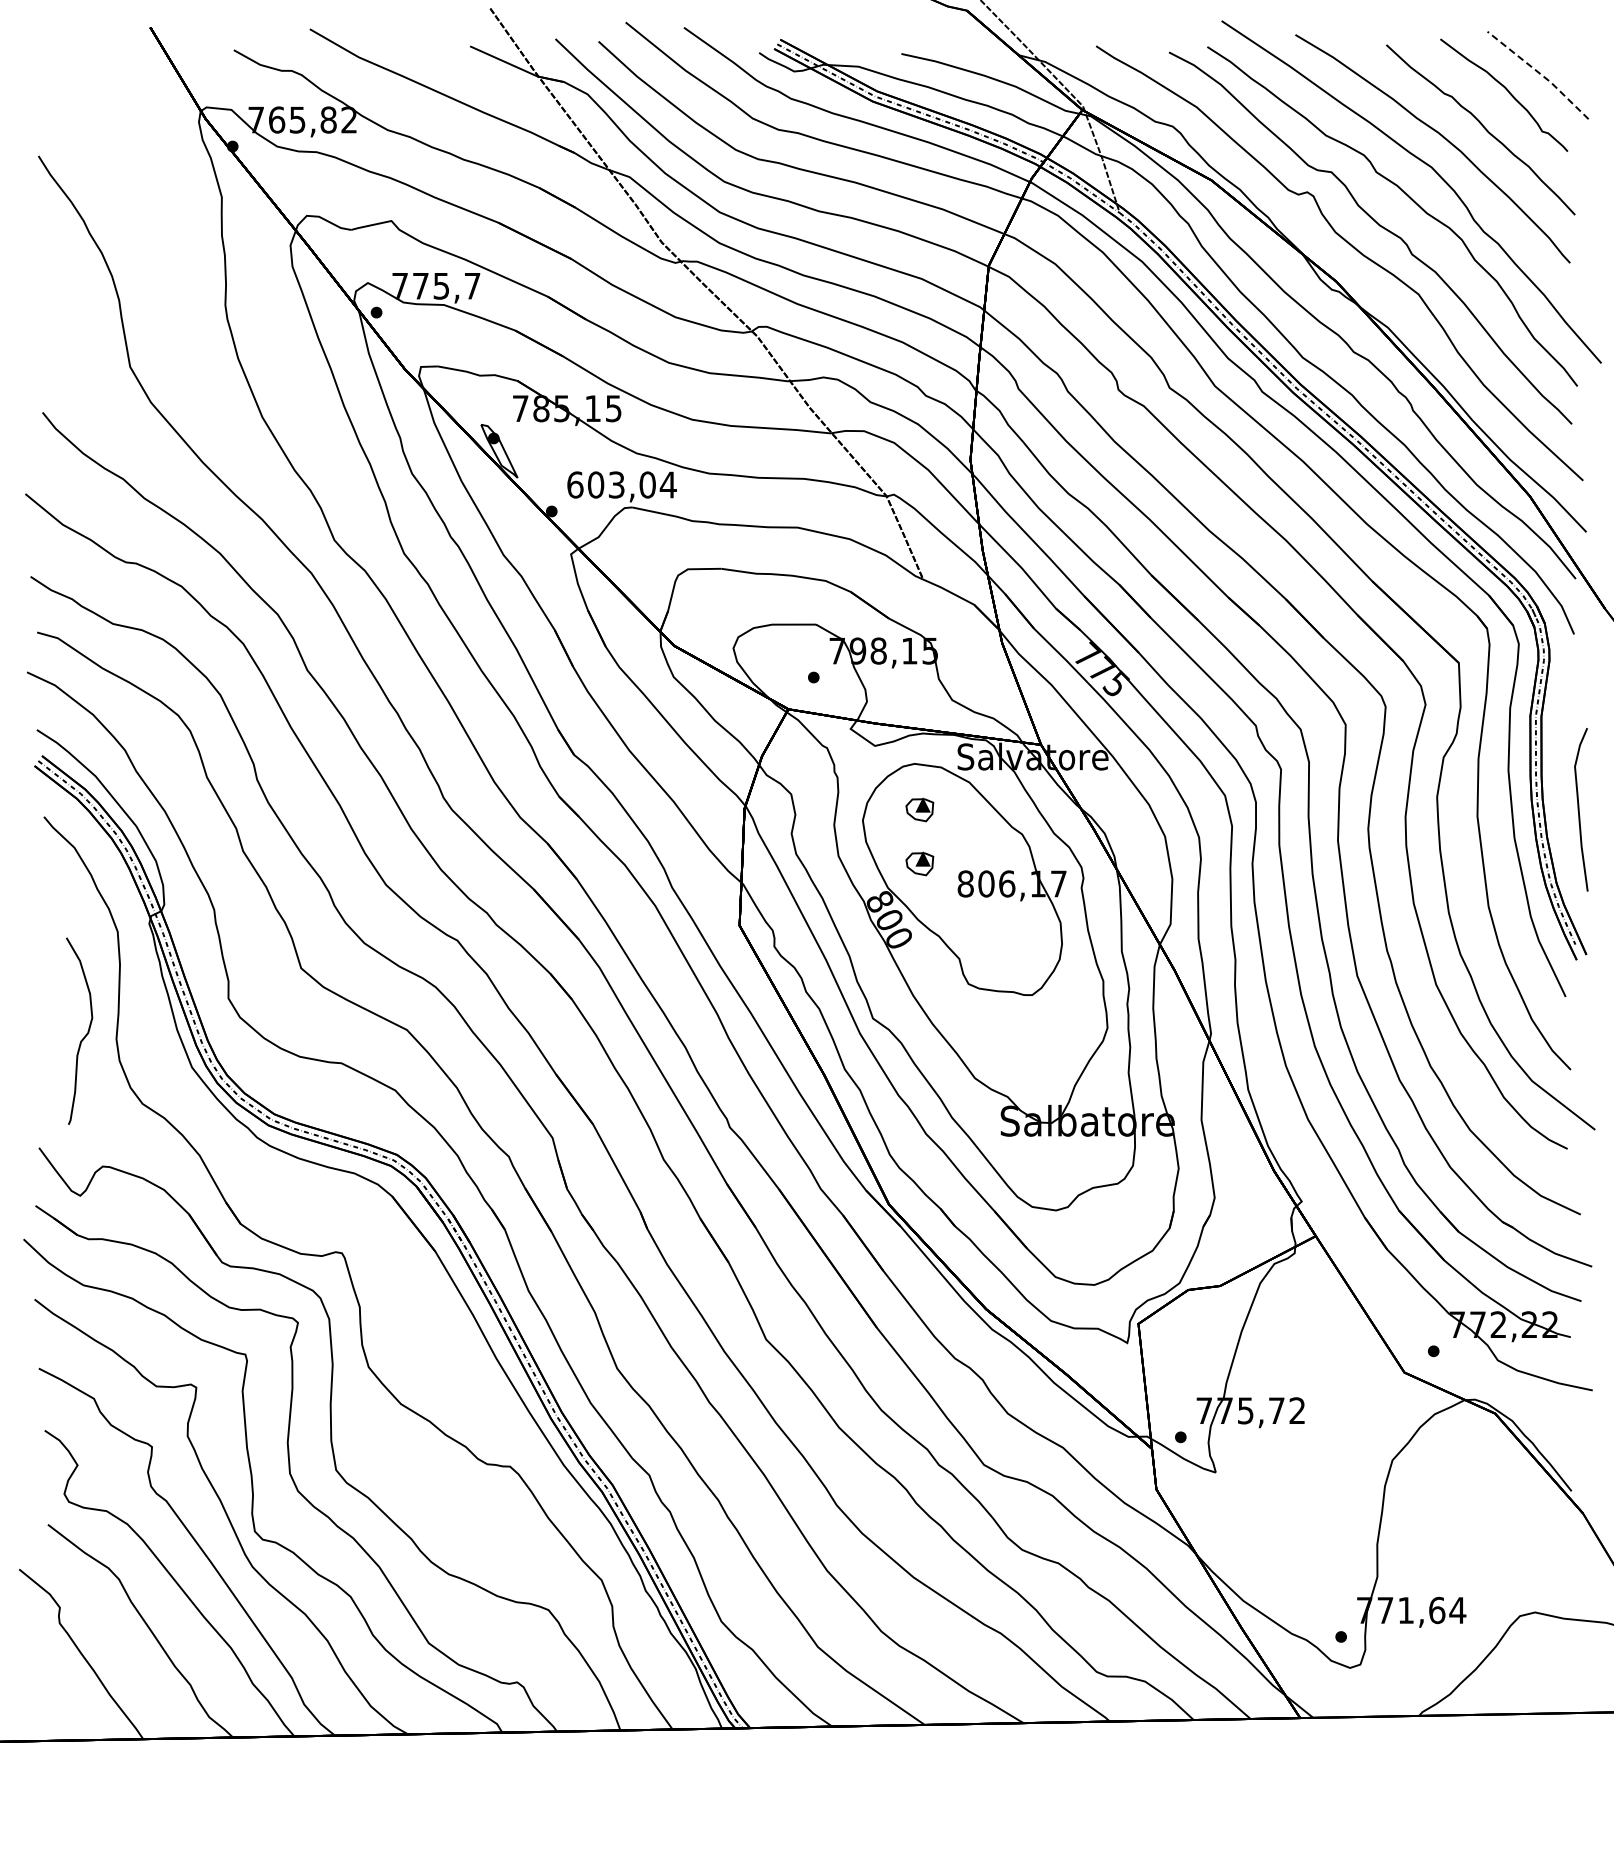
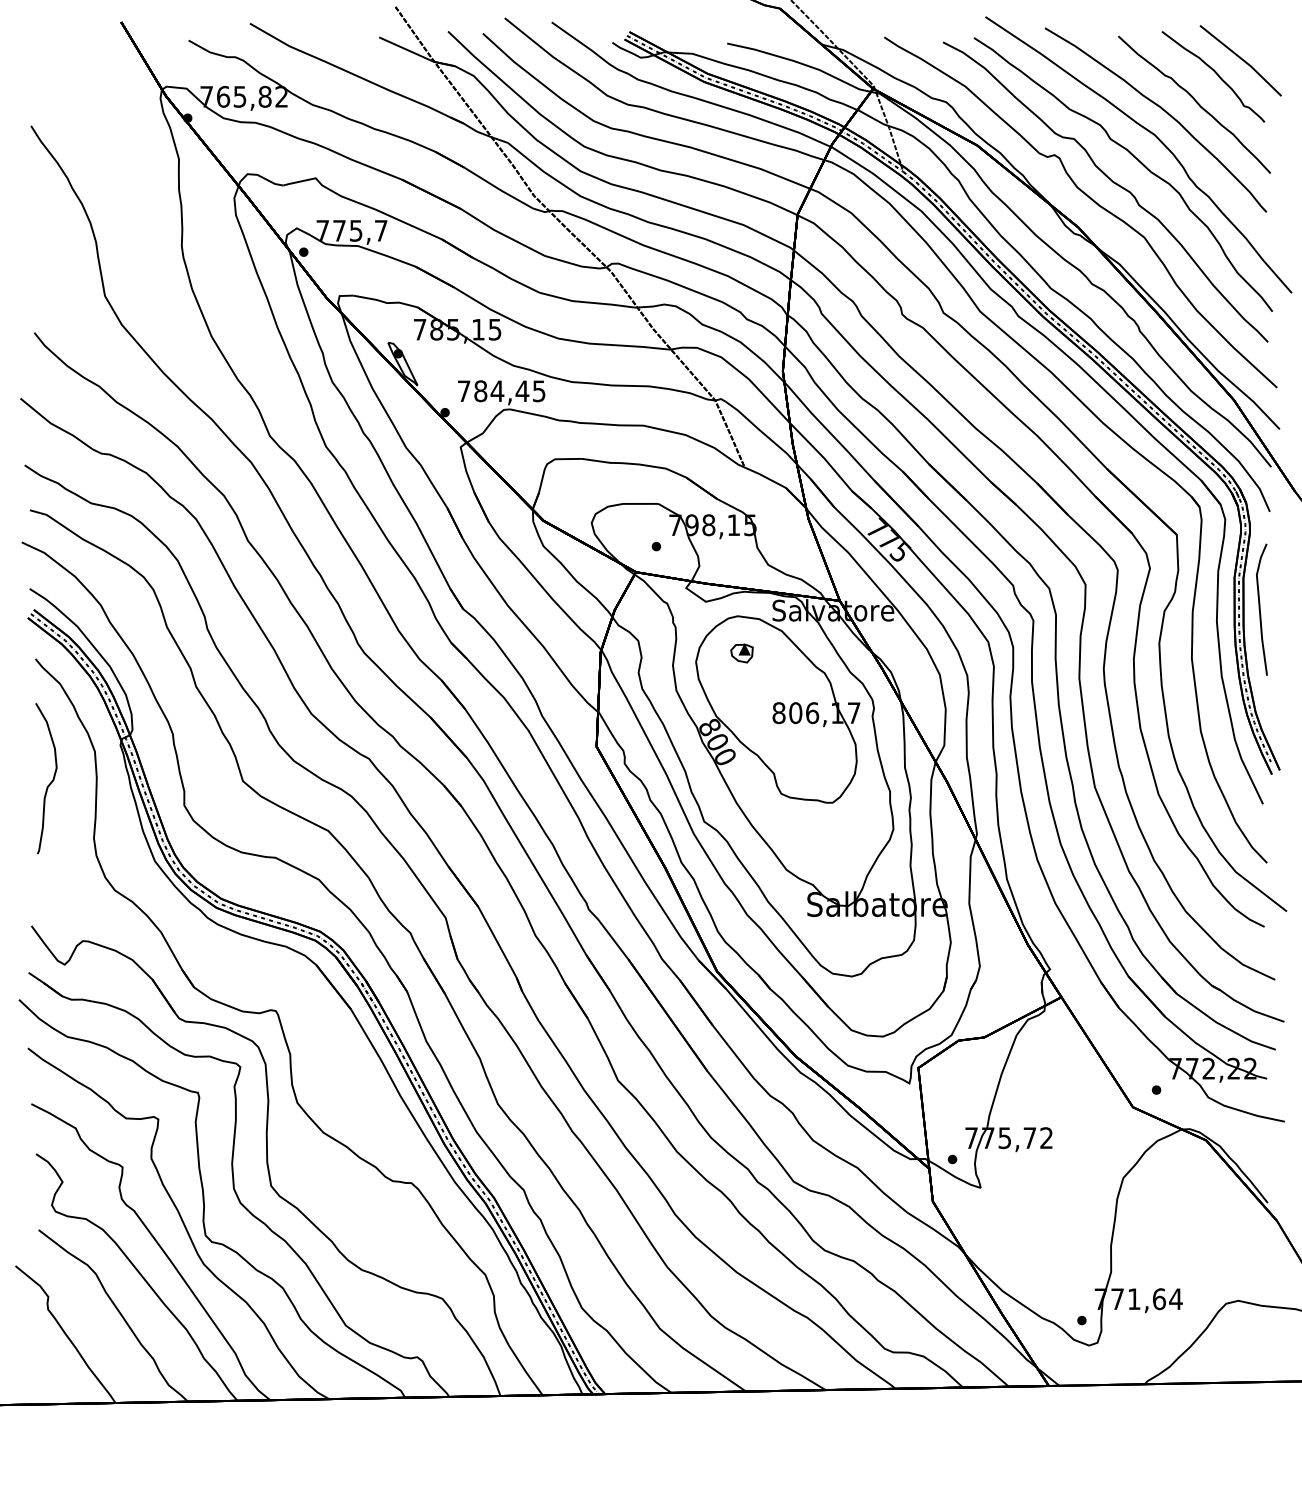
line: (1540, 73) -> (1242, 59), dashed -> solid
text: (621, 484) -> (501, 390), 603,04 -> 784,45
curve: (1579, 809) -> (1260, 609), moved
part: (919, 863) -> (741, 696), removed
curve: (85, 1034) -> (51, 781), moved

